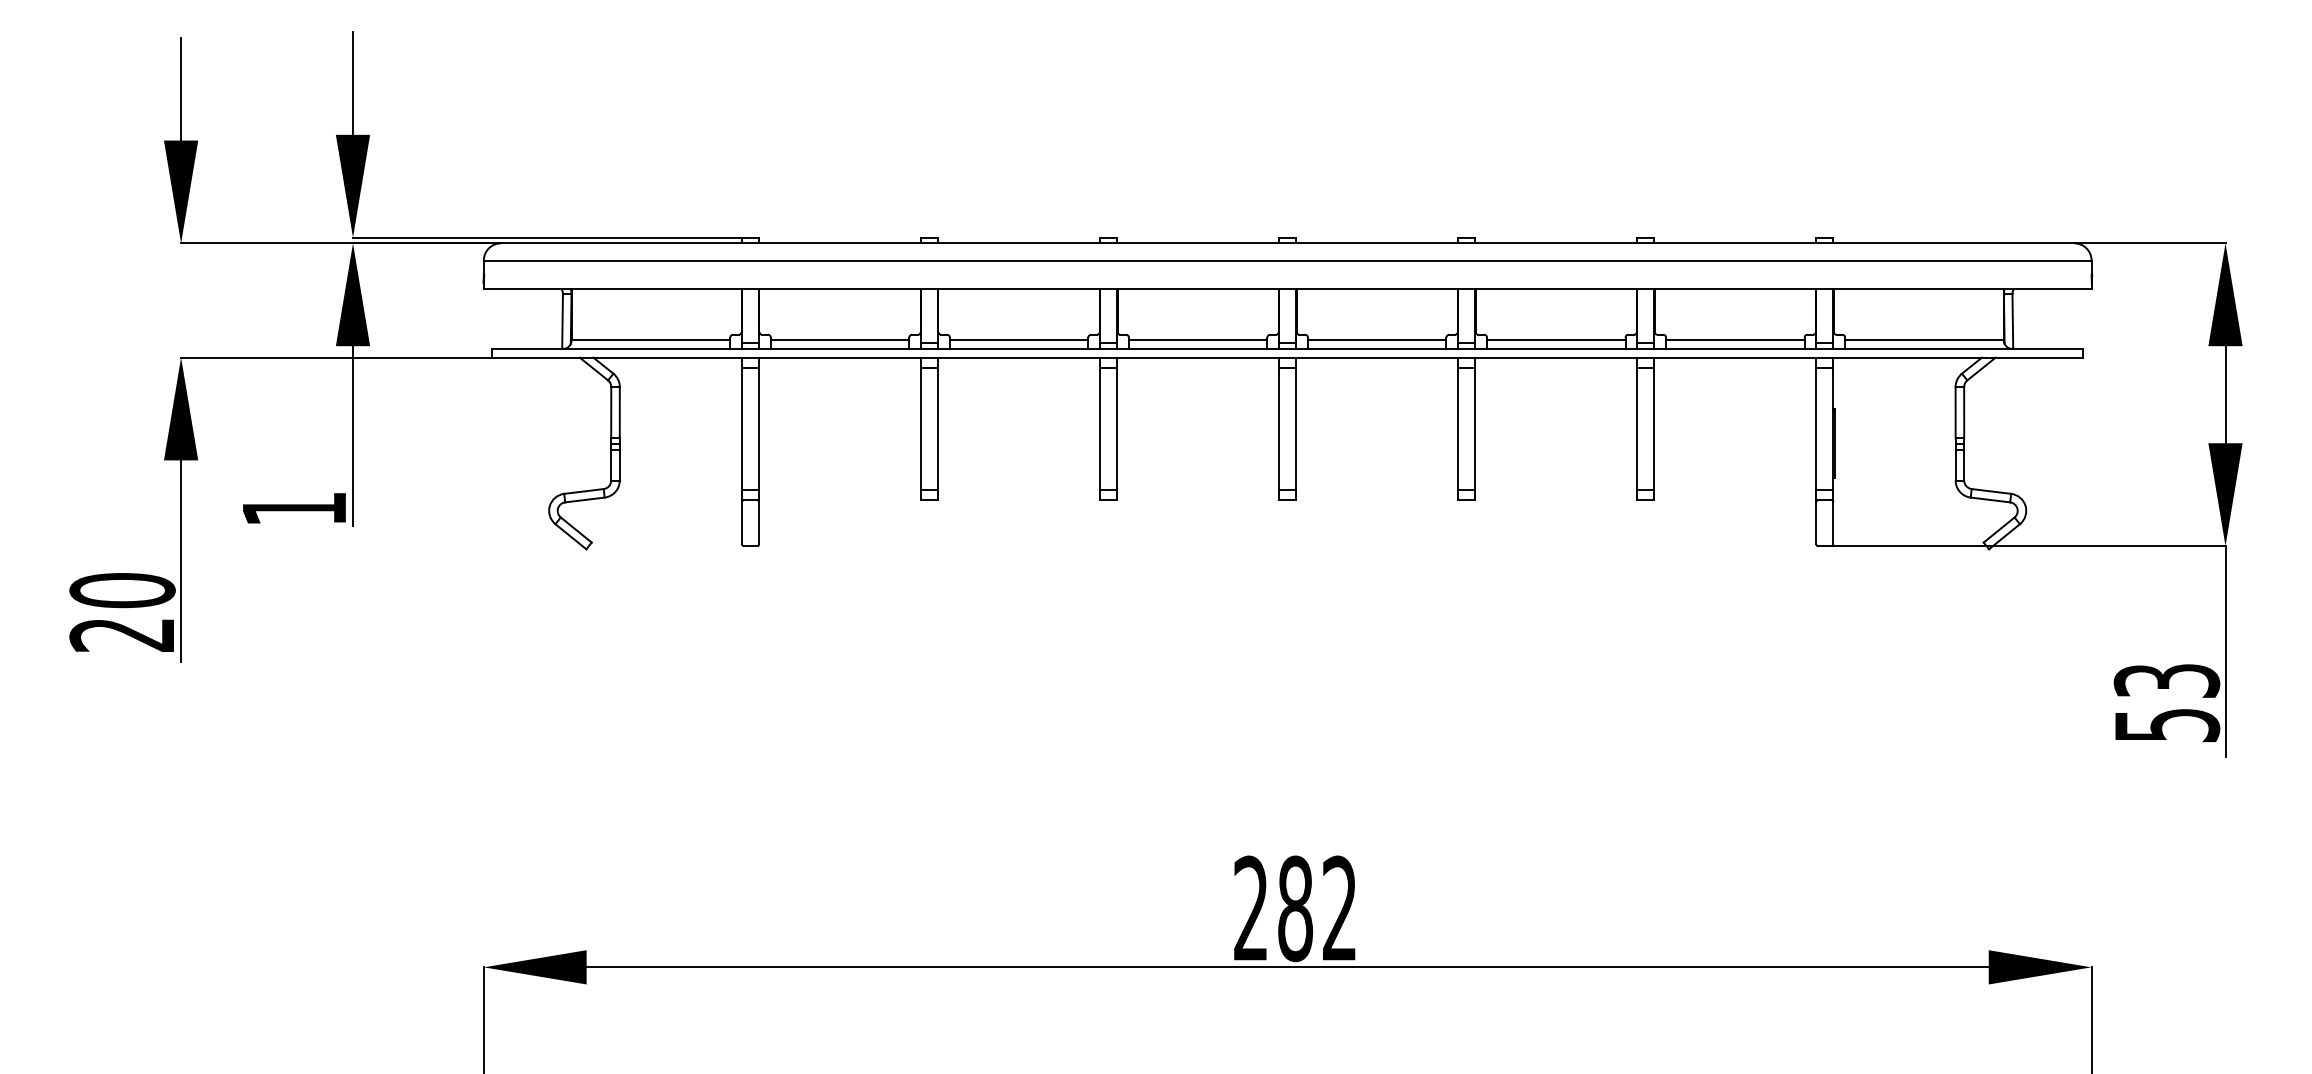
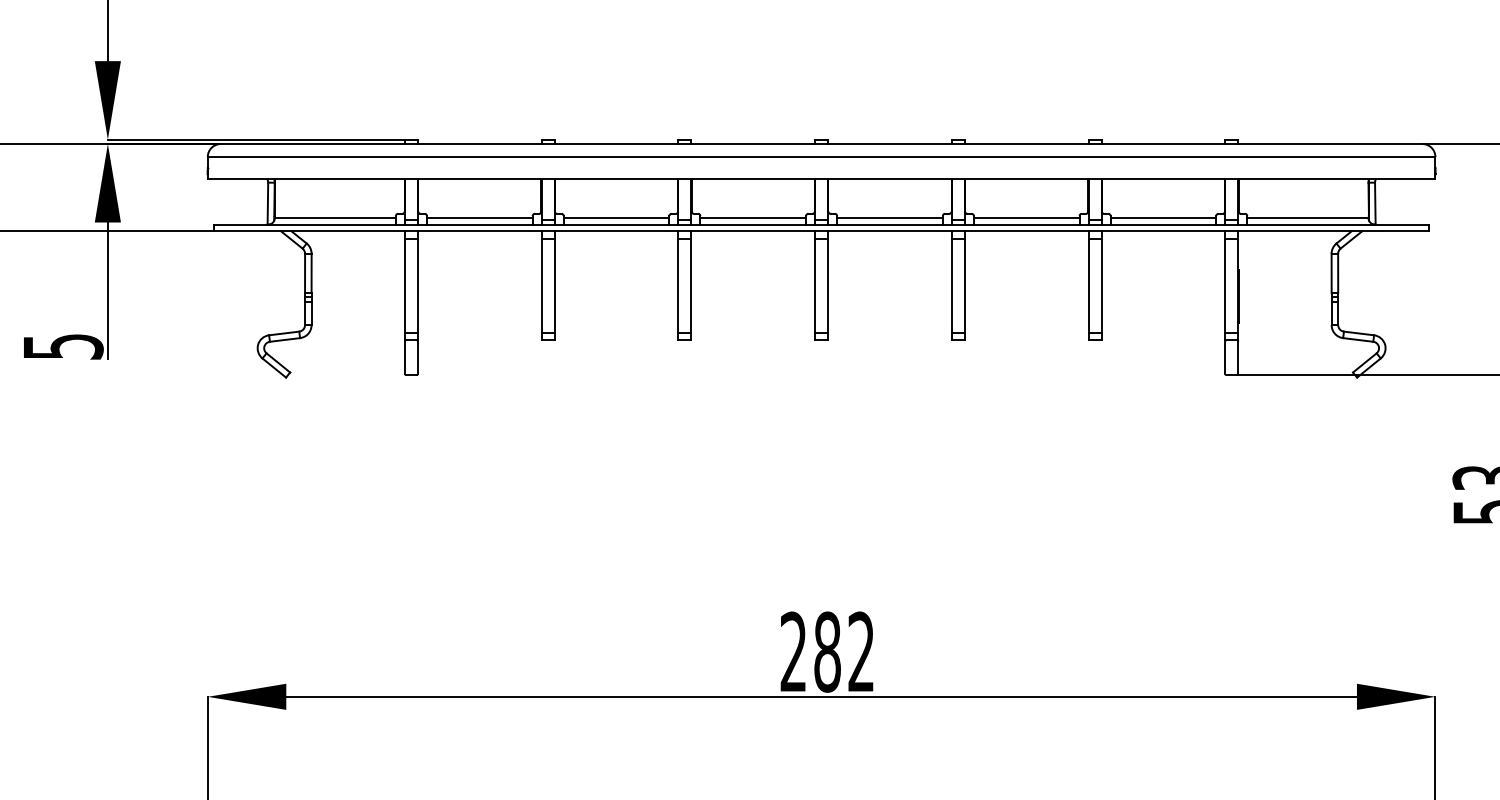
text: (295, 508) -> (63, 346), 1 -> 5

